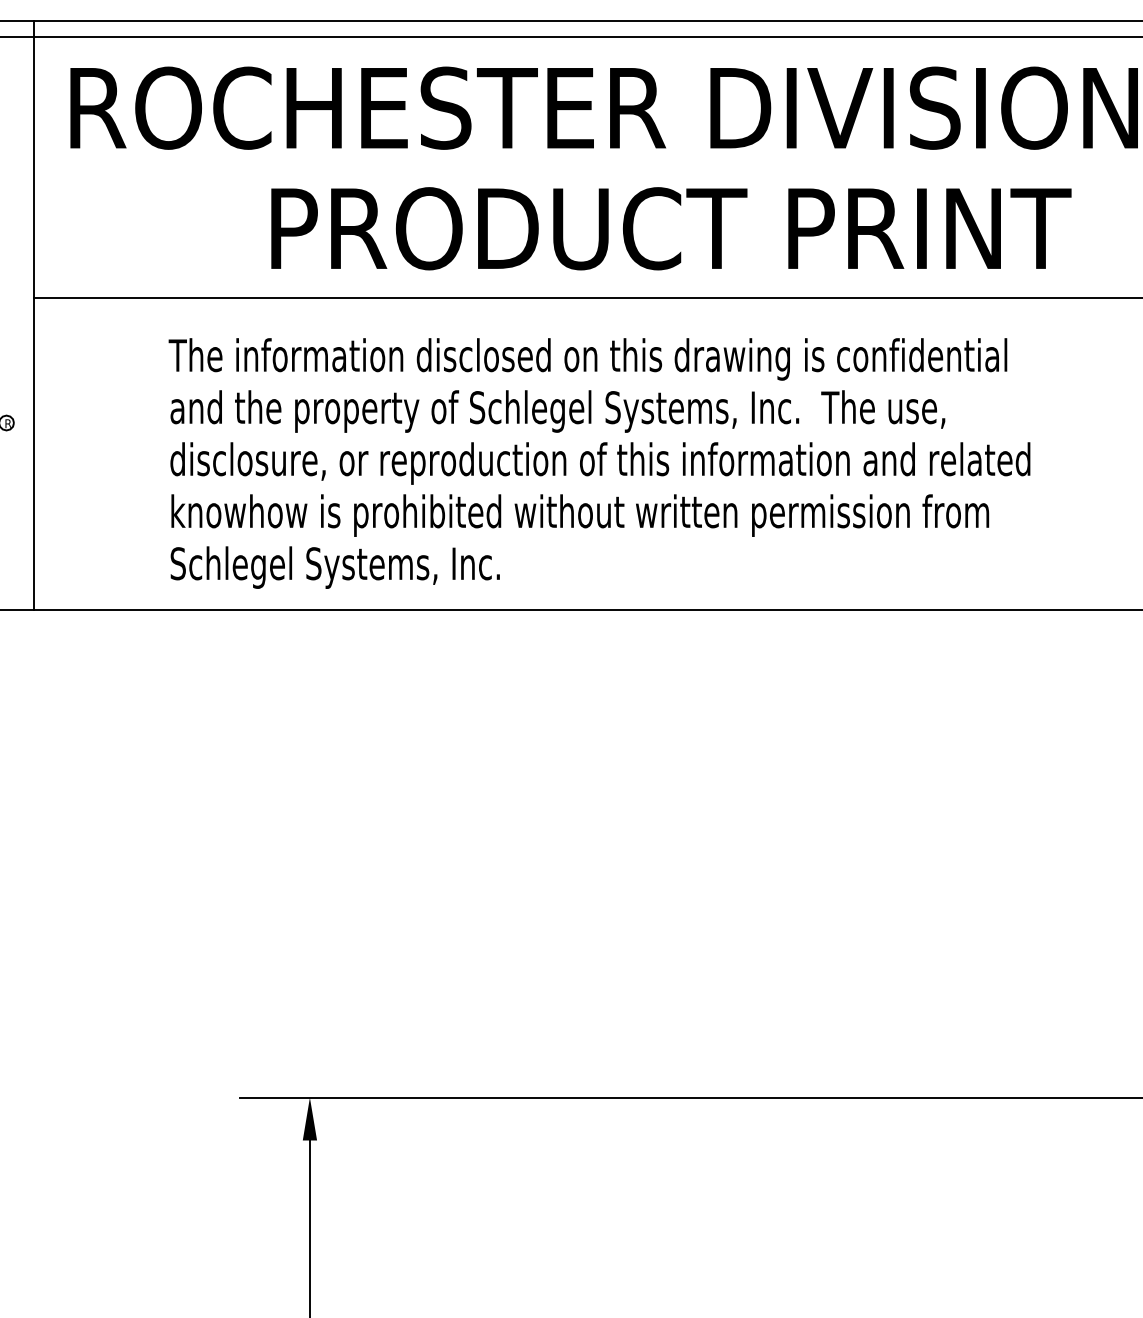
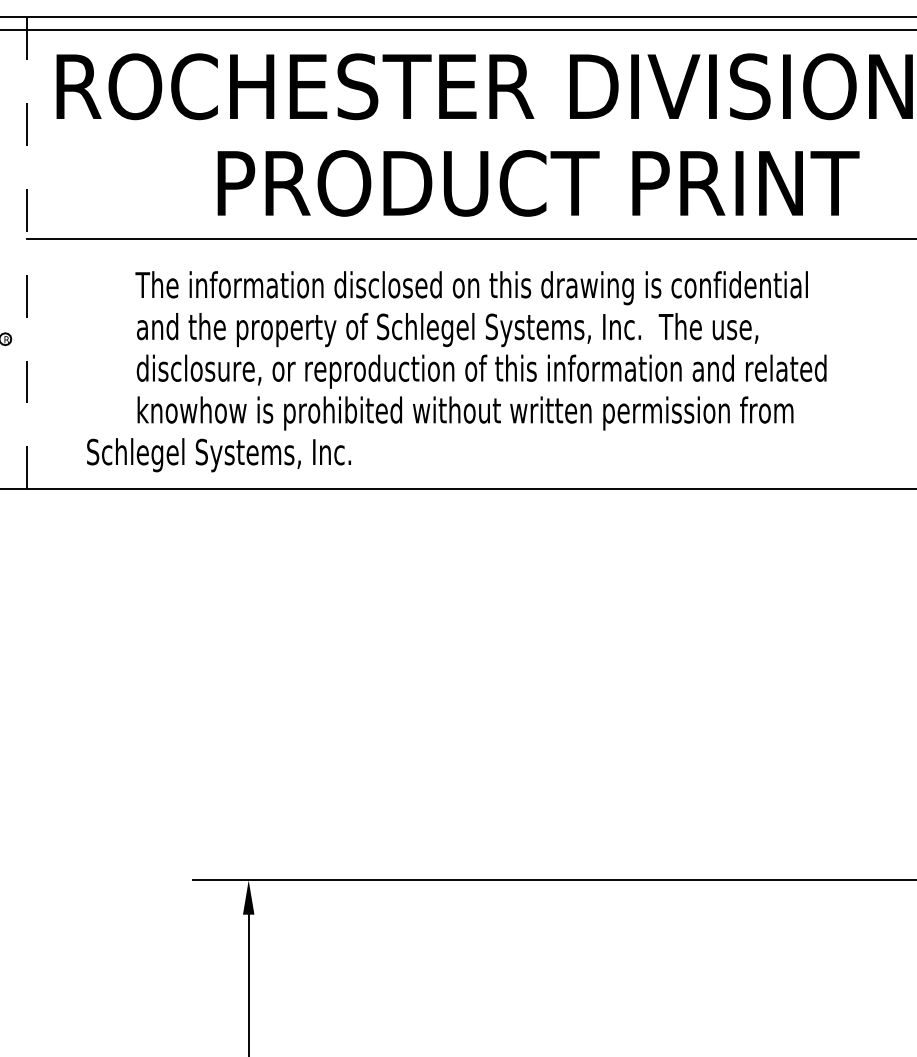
line: (34, 316) -> (27, 253), solid -> dashed
text: (334, 567) -> (218, 455), moved

